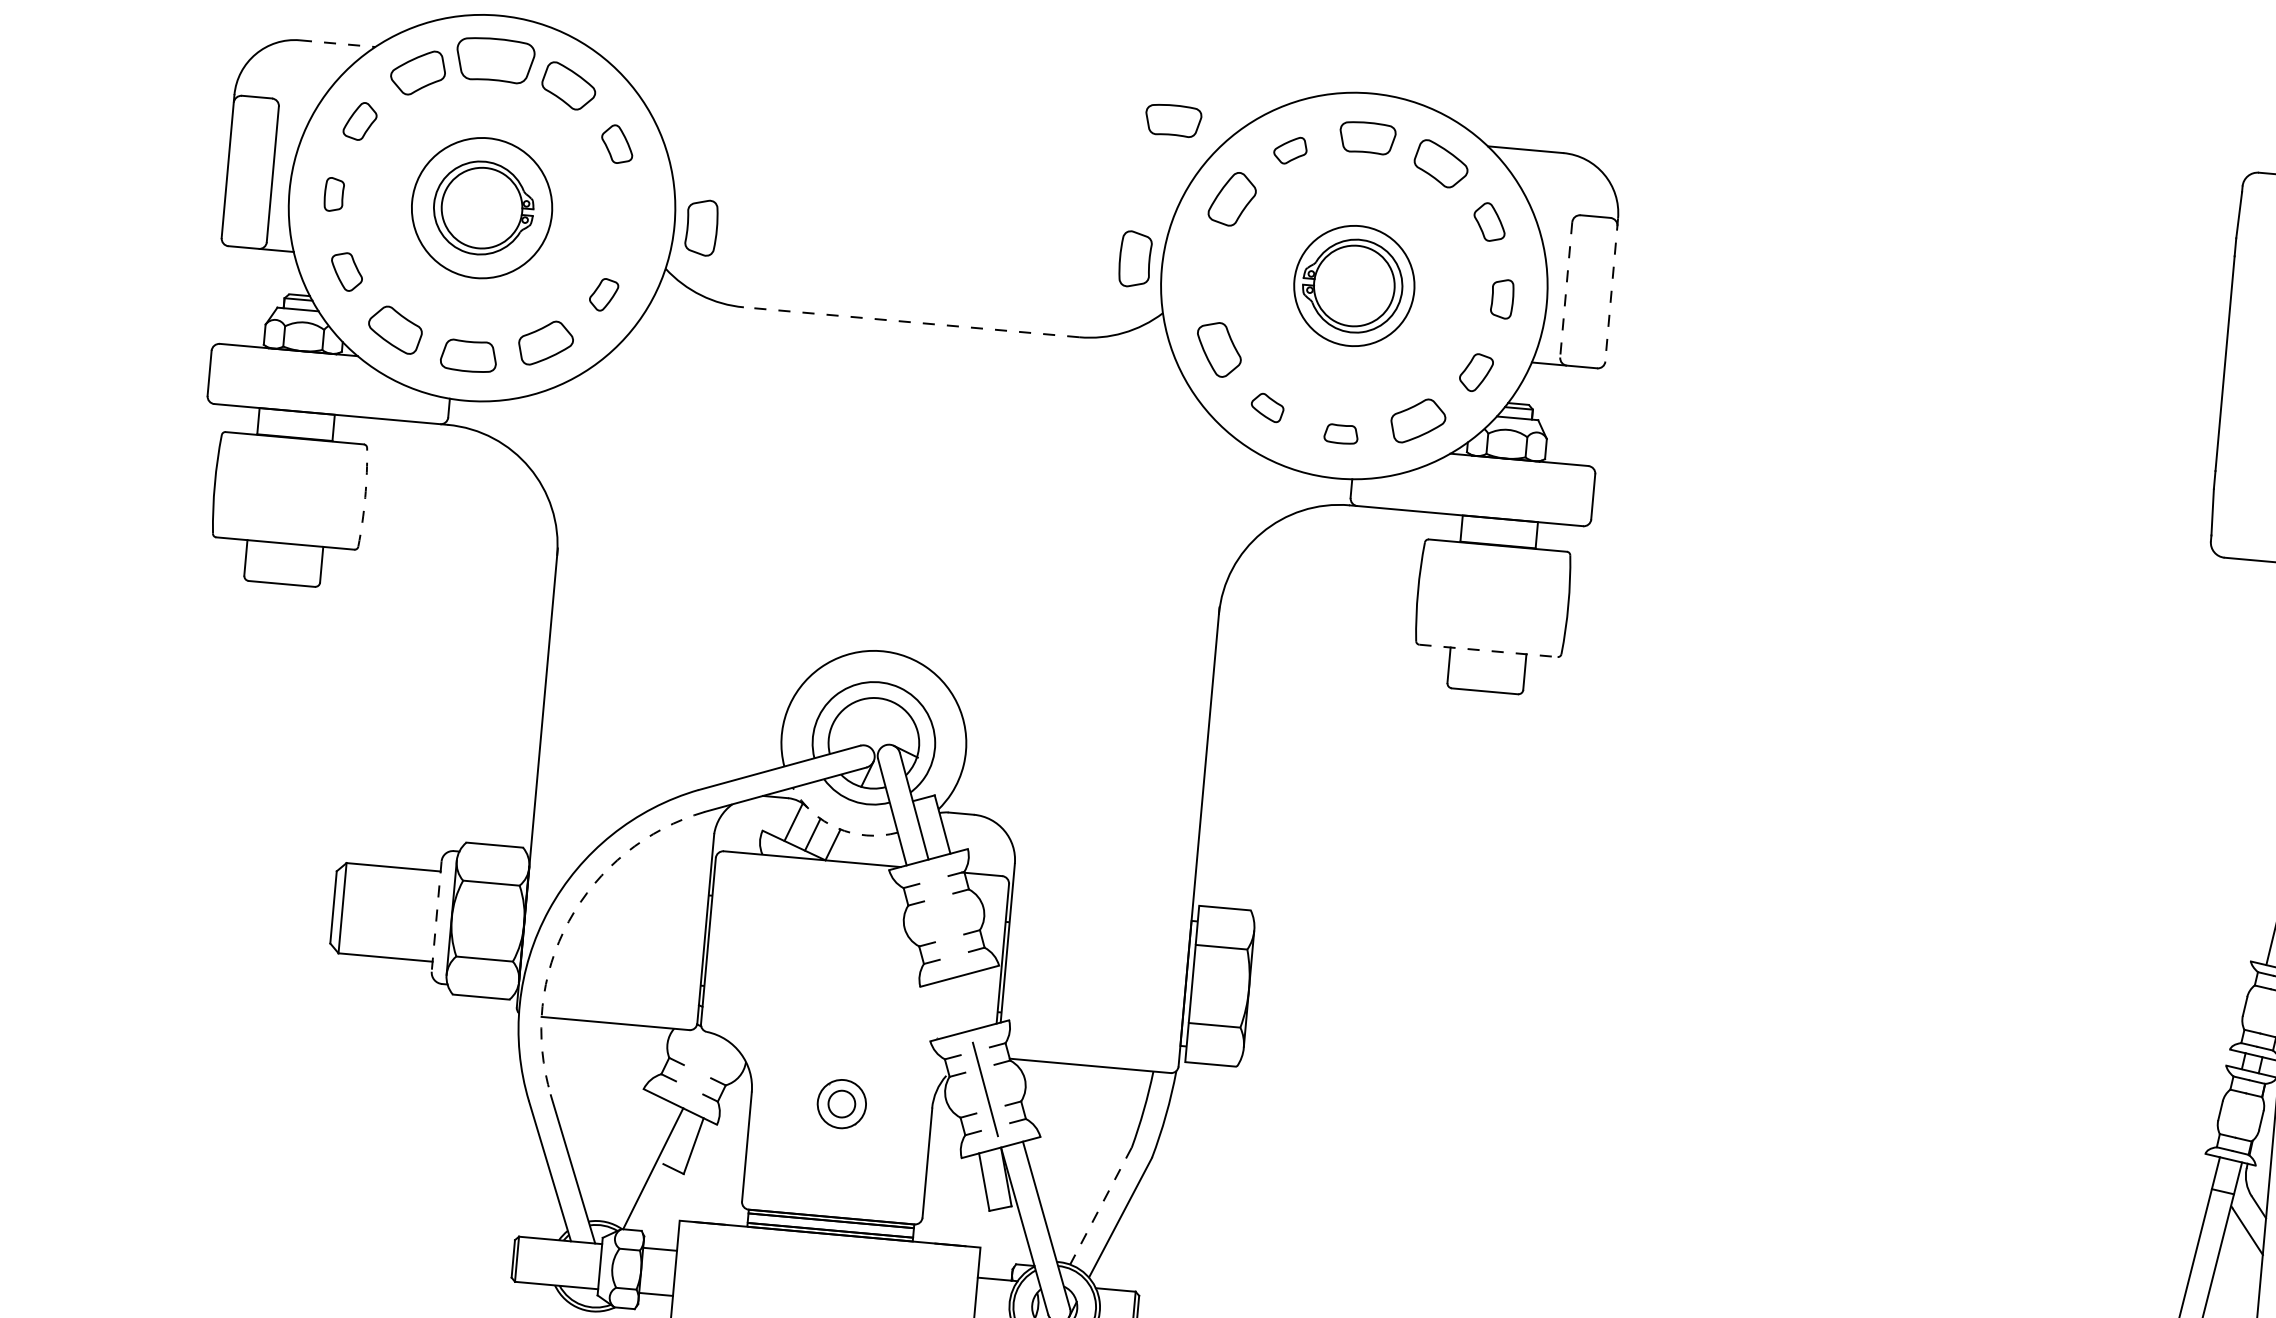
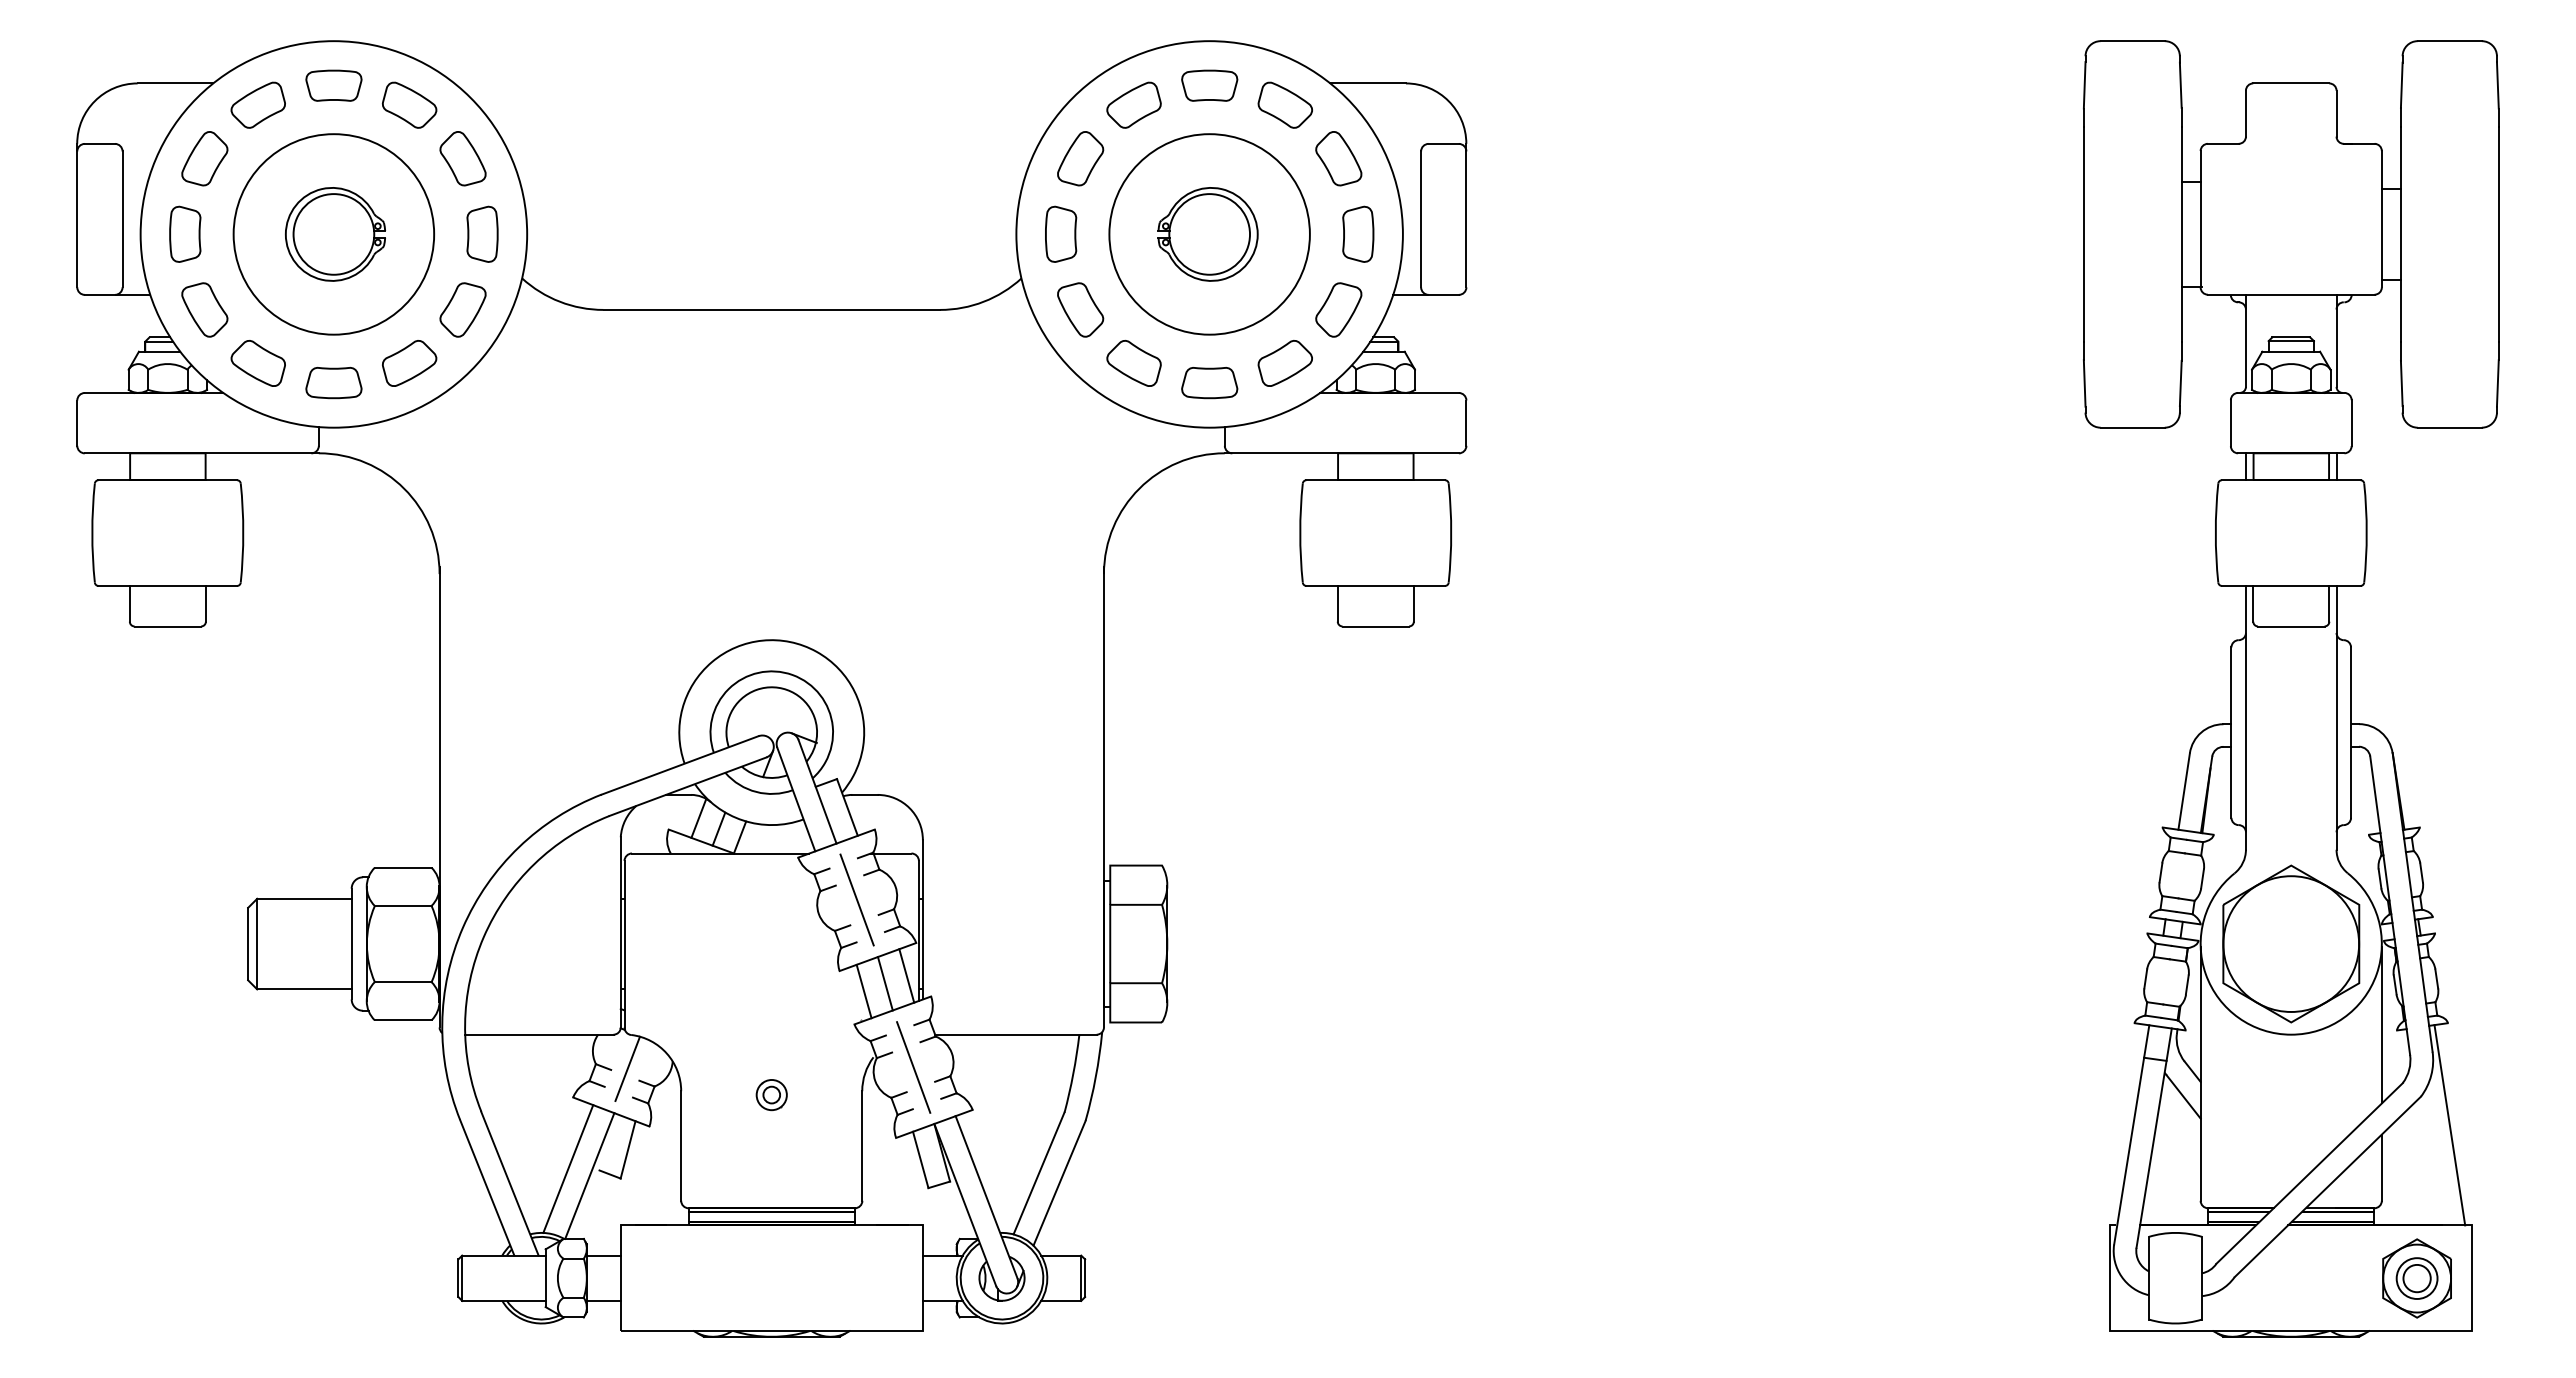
line: (337, 43) -> (175, 83), dashed -> solid
part: (494, 59) -> (333, 85), size x0.71
part: (1173, 120) -> (1014, 85), removed
part: (359, 121) -> (204, 158), size x1.43
part: (616, 143) -> (462, 158), size x1.43
part: (1290, 149) -> (1133, 104), size x1.67
part: (334, 194) -> (185, 233), size x1.67
circle: (481, 208) -> (333, 234), size x1.43
part: (1489, 221) -> (1338, 158), size x1.43
part: (701, 226) -> (482, 233), moved
part: (1135, 258) -> (1061, 233), moved
part: (346, 271) -> (204, 309), size x1.43
circle: (1354, 286) -> (1209, 234), size x1.67
line: (1566, 289) -> (1421, 219), dashed -> solid
line: (1611, 289) -> (1466, 215), dashed -> solid
part: (603, 294) -> (462, 309), size x1.67
part: (1502, 298) -> (1358, 233), size x1.43
line: (911, 321) -> (771, 309), dashed -> solid
part: (1475, 372) -> (1338, 309), size x1.43
part: (1267, 407) -> (1133, 363), size x1.67
part: (1340, 434) -> (1209, 383), size x1.67
arc: (365, 498) -> (243, 533), dashed -> solid
line: (1489, 650) -> (1376, 585), dashed -> solid
line: (837, 828) -> (743, 820), dashed -> solid
line: (436, 916) -> (351, 944), dashed -> solid
line: (943, 917) -> (856, 899), added
arc: (568, 921) -> (483, 937), dashed -> solid
line: (986, 997) -> (906, 975), added
line: (963, 1003) -> (884, 983), added
line: (942, 1009) -> (863, 991), added
line: (700, 1065) -> (627, 1068), added
part: (841, 1104) -> (771, 1095), size x0.62
line: (632, 1159) -> (568, 1168), added
line: (1101, 1206) -> (1039, 1173), dashed -> solid

